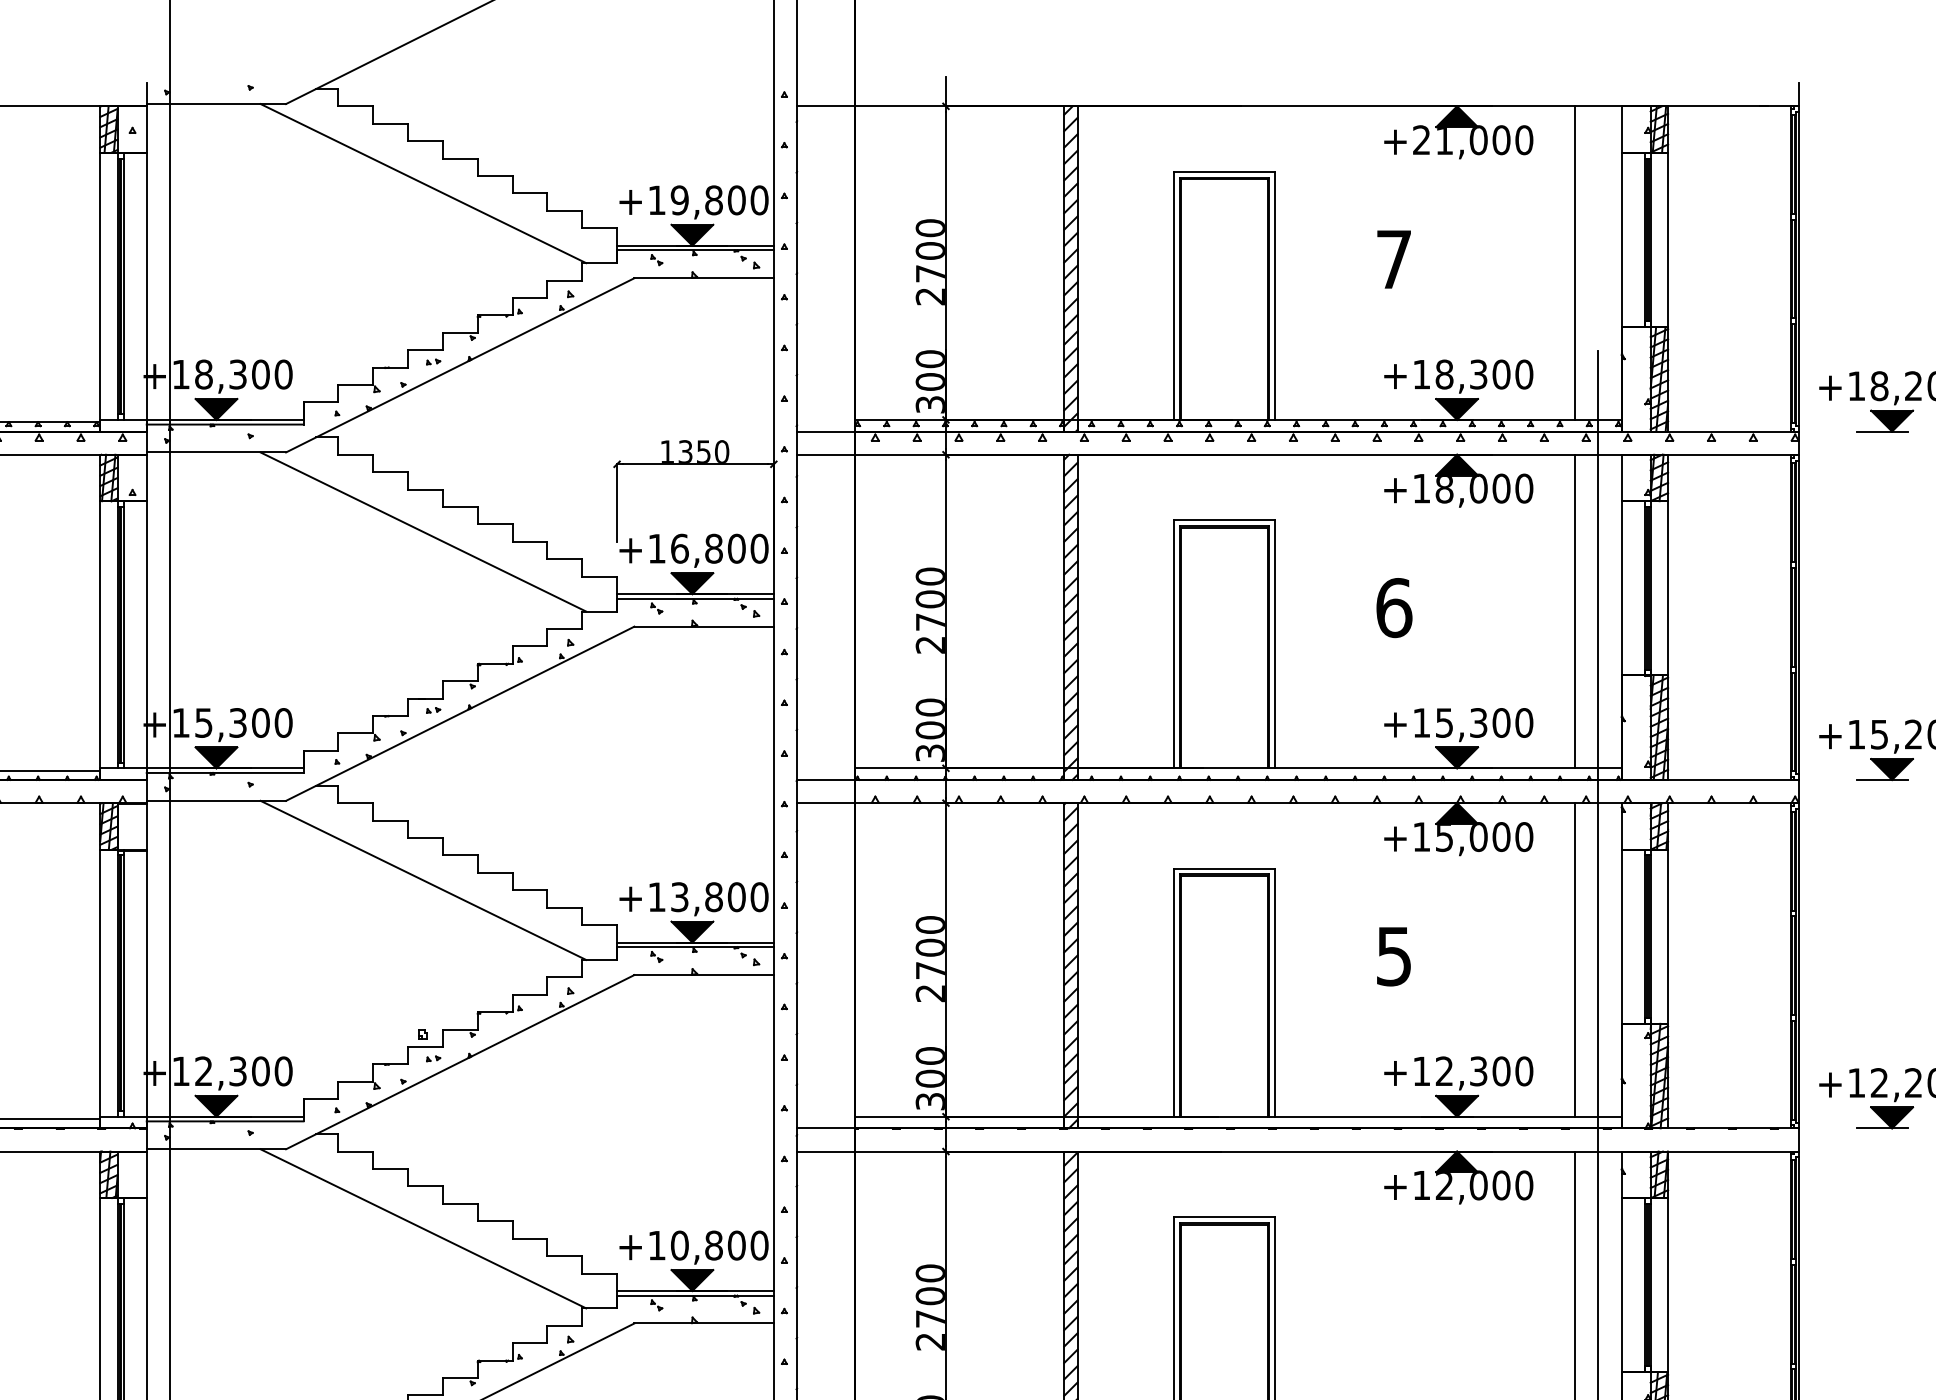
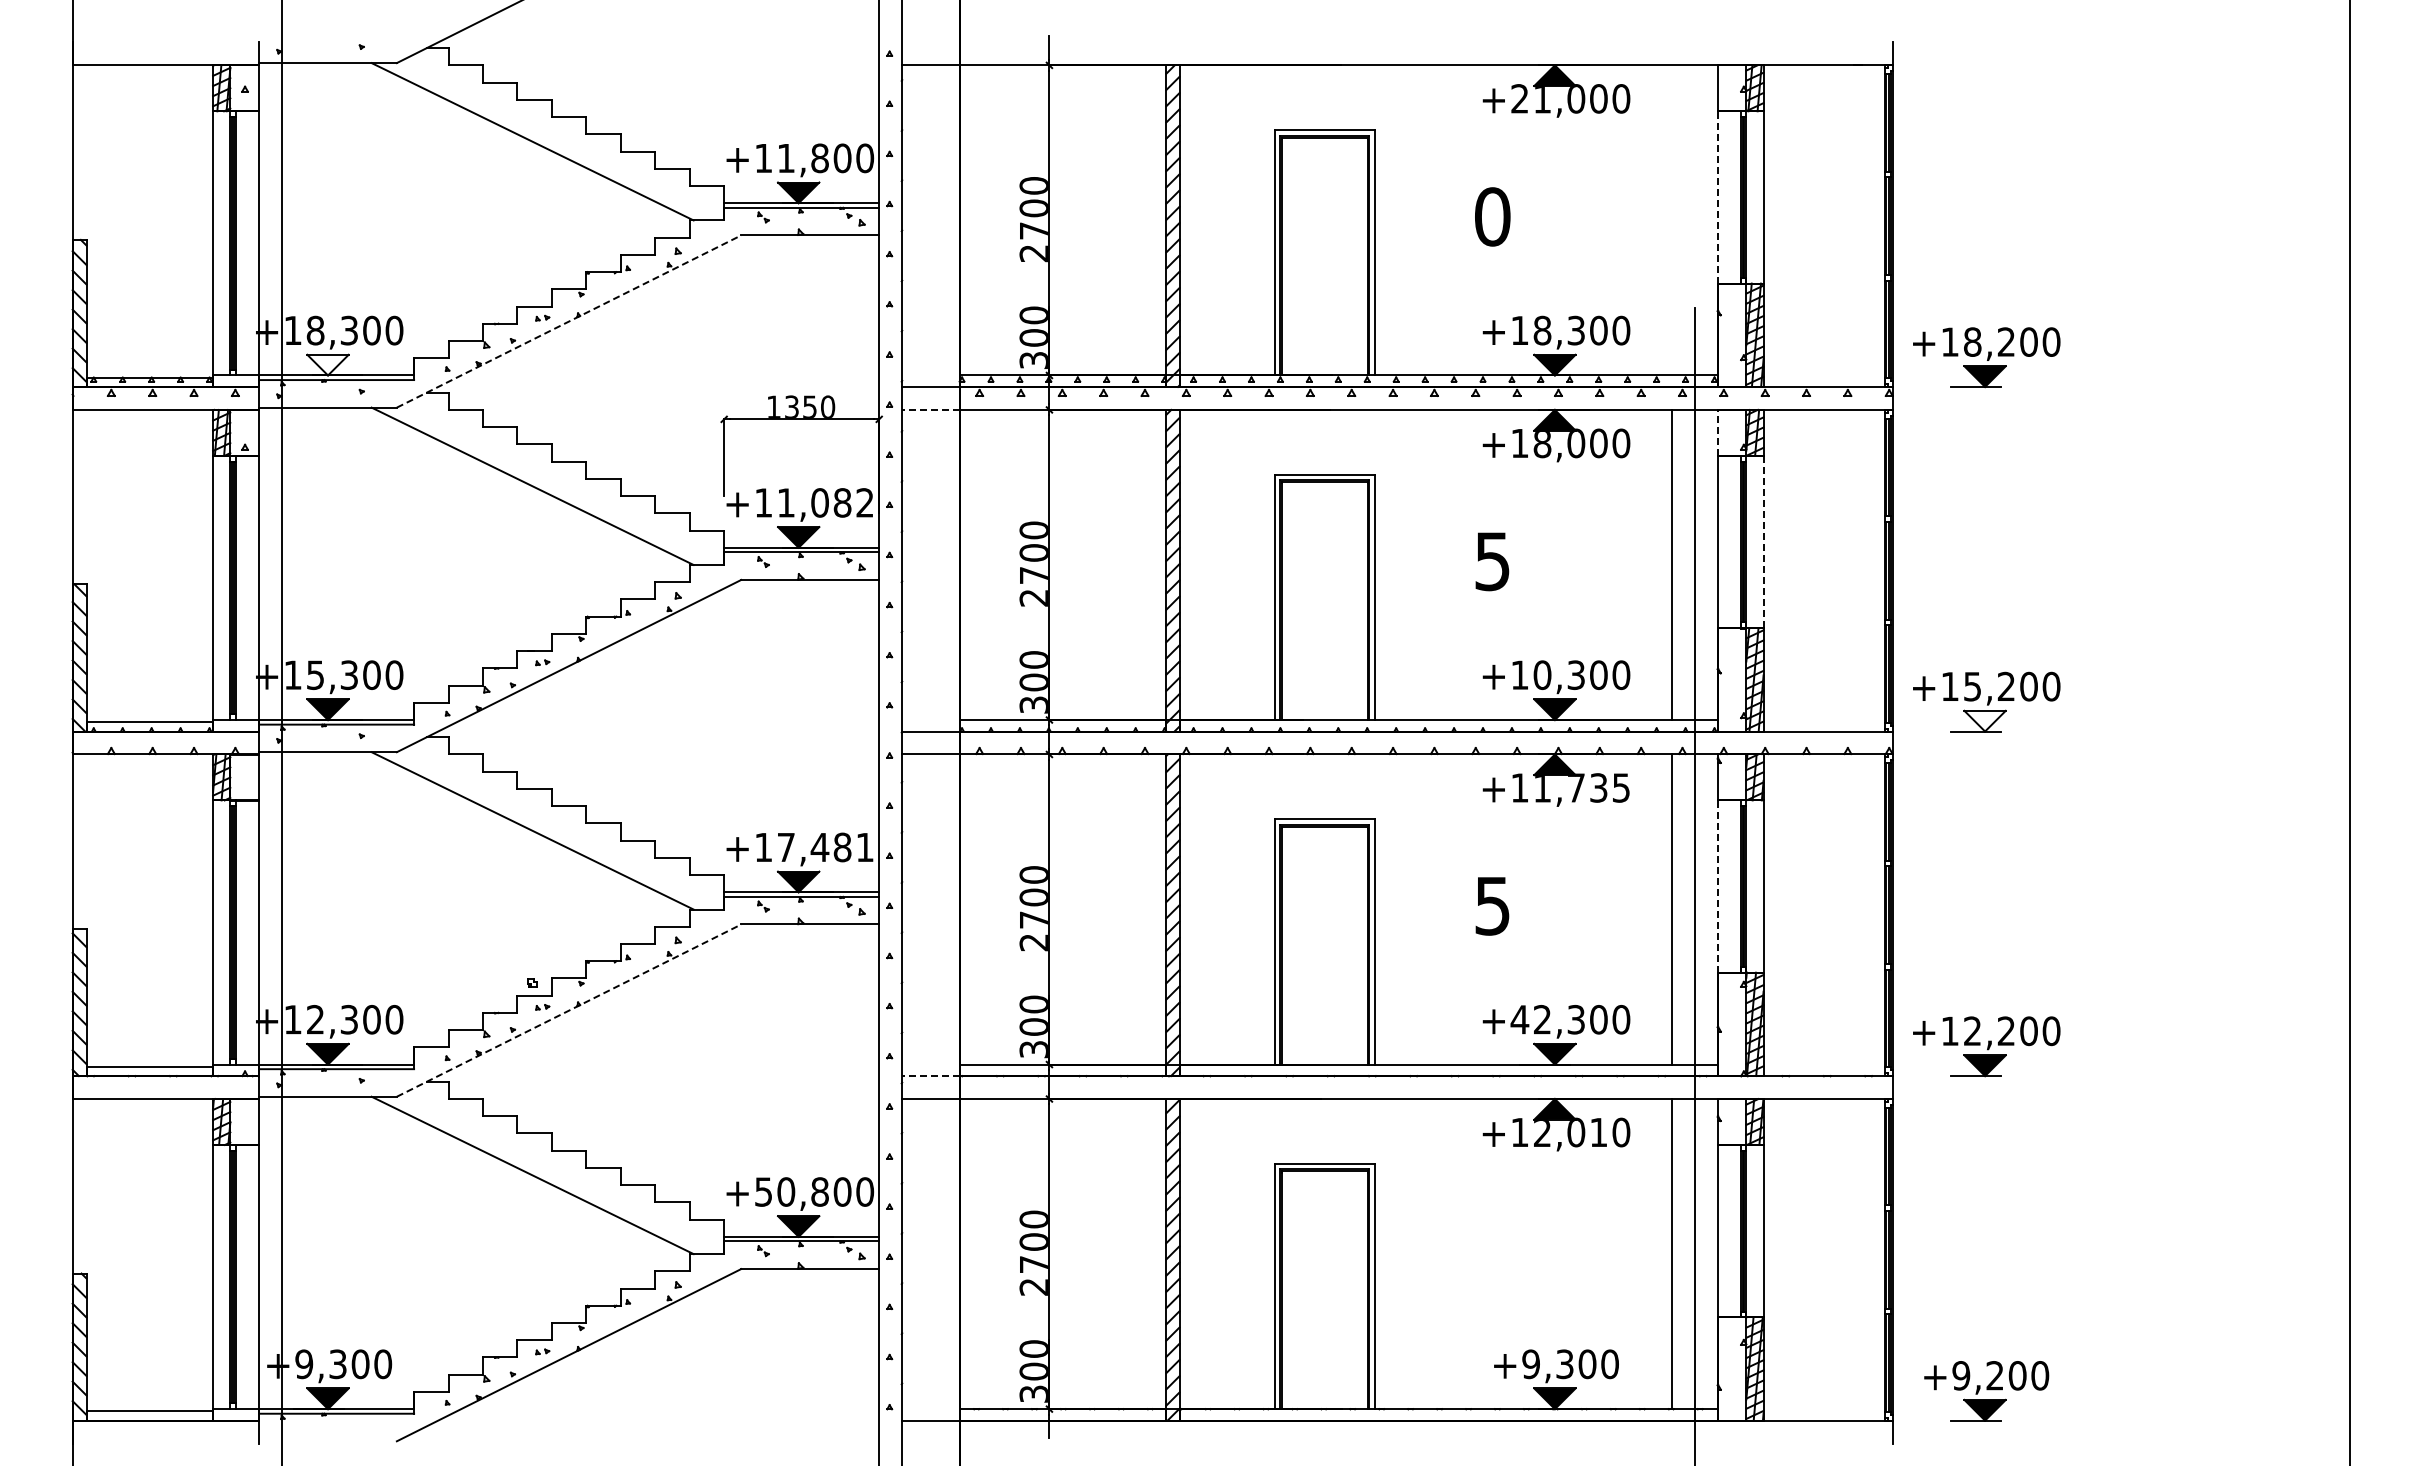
text: (680, 200) -> (786, 158), +19,800 -> +11,800
line: (1621, 238) -> (1717, 196), solid -> dashed
text: (1393, 259) -> (1492, 216), 7 -> 0
line: (1574, 263) -> (1671, 220), removed
line: (460, 365) -> (569, 321), solid -> dashed
fill: (215, 408) -> (327, 364), removed
line: (825, 454) -> (930, 409), solid -> dashed
line: (1621, 477) -> (1717, 432), solid -> dashed
text: (719, 548) -> (825, 502), +16,800 -> +11,082
line: (1668, 587) -> (1763, 541), solid -> dashed
text: (1393, 608) -> (1492, 561), 6 -> 5
text: (1444, 723) -> (1542, 675), +15,300 -> +10,300
fill: (1891, 768) -> (1984, 720), removed
text: (1484, 836) -> (1582, 787), +15,000 -> +11,735
text: (719, 897) -> (825, 847), +13,800 -> +17,481
line: (1621, 936) -> (1717, 886), solid -> dashed
line: (460, 1062) -> (569, 1010), solid -> dashed
text: (1421, 1071) -> (1519, 1019), +12,300 -> +42,300
line: (825, 1128) -> (930, 1076), solid -> dashed
text: (1501, 1185) -> (1598, 1132), +12,000 -> +12,010
text: (656, 1245) -> (763, 1191), +10,800 -> +50,800

